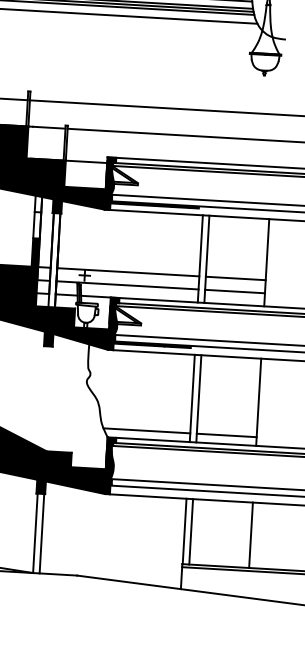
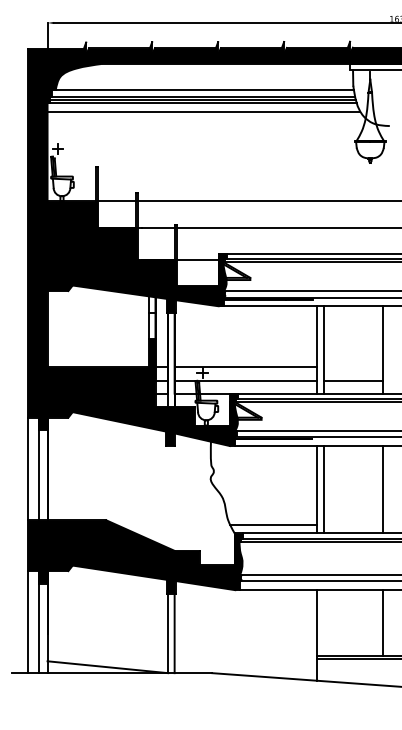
line: (235, 278) -> (353, 367), removed
line: (226, 435) -> (353, 524), removed
line: (191, 531) -> (323, 622), removed

